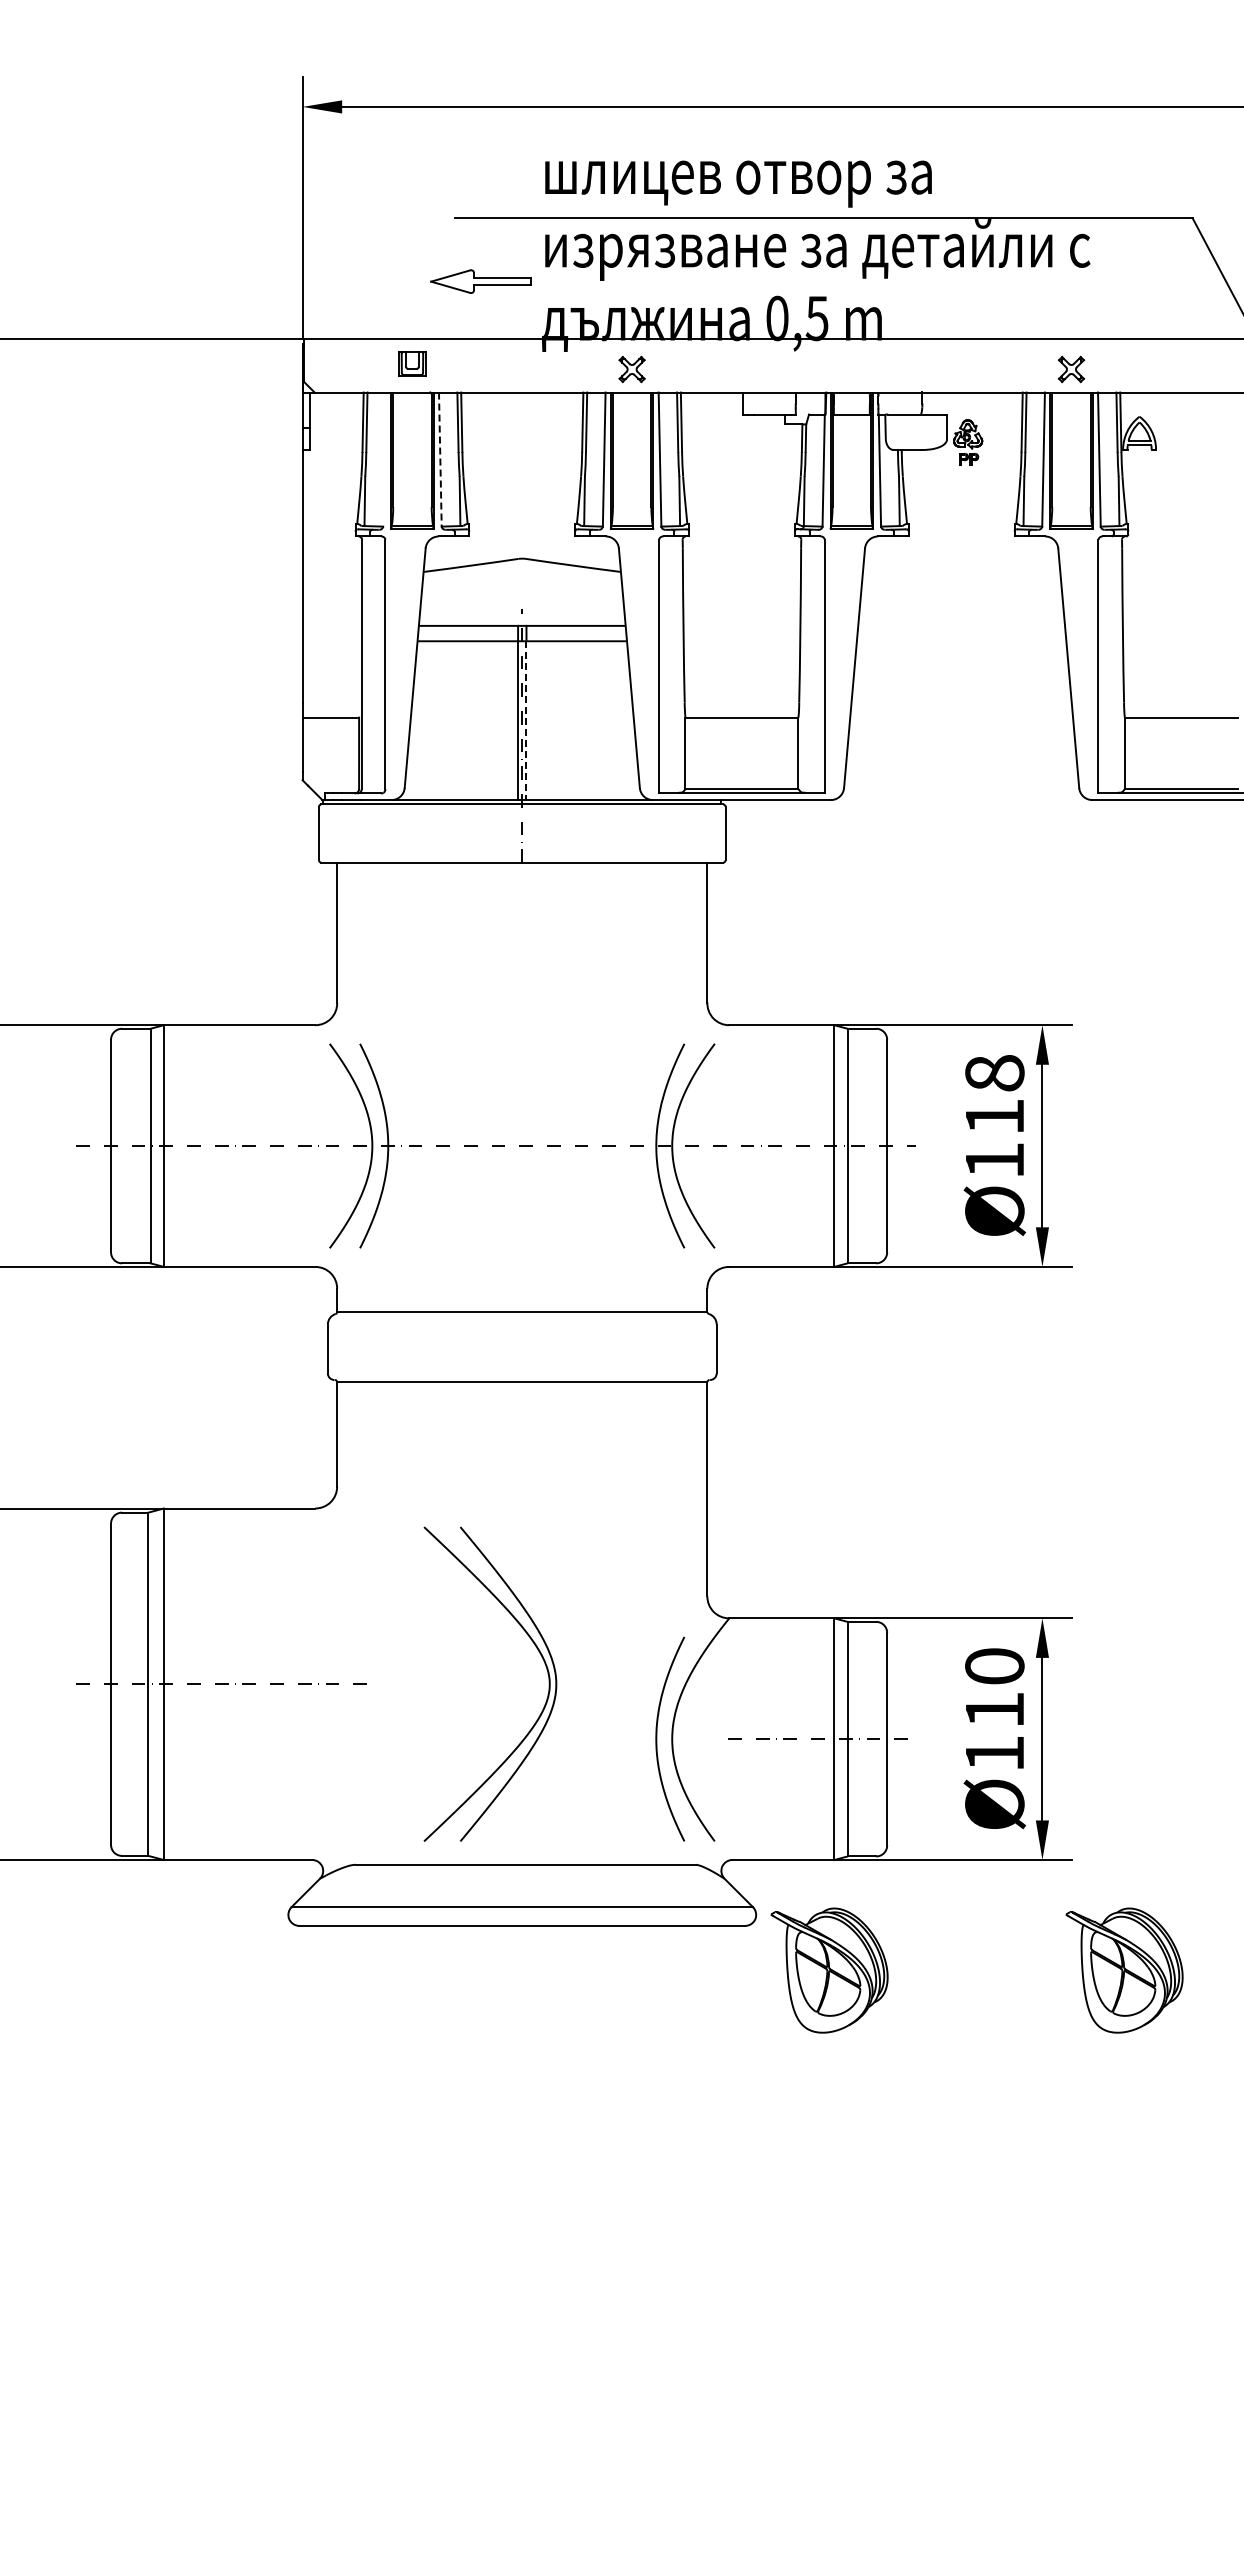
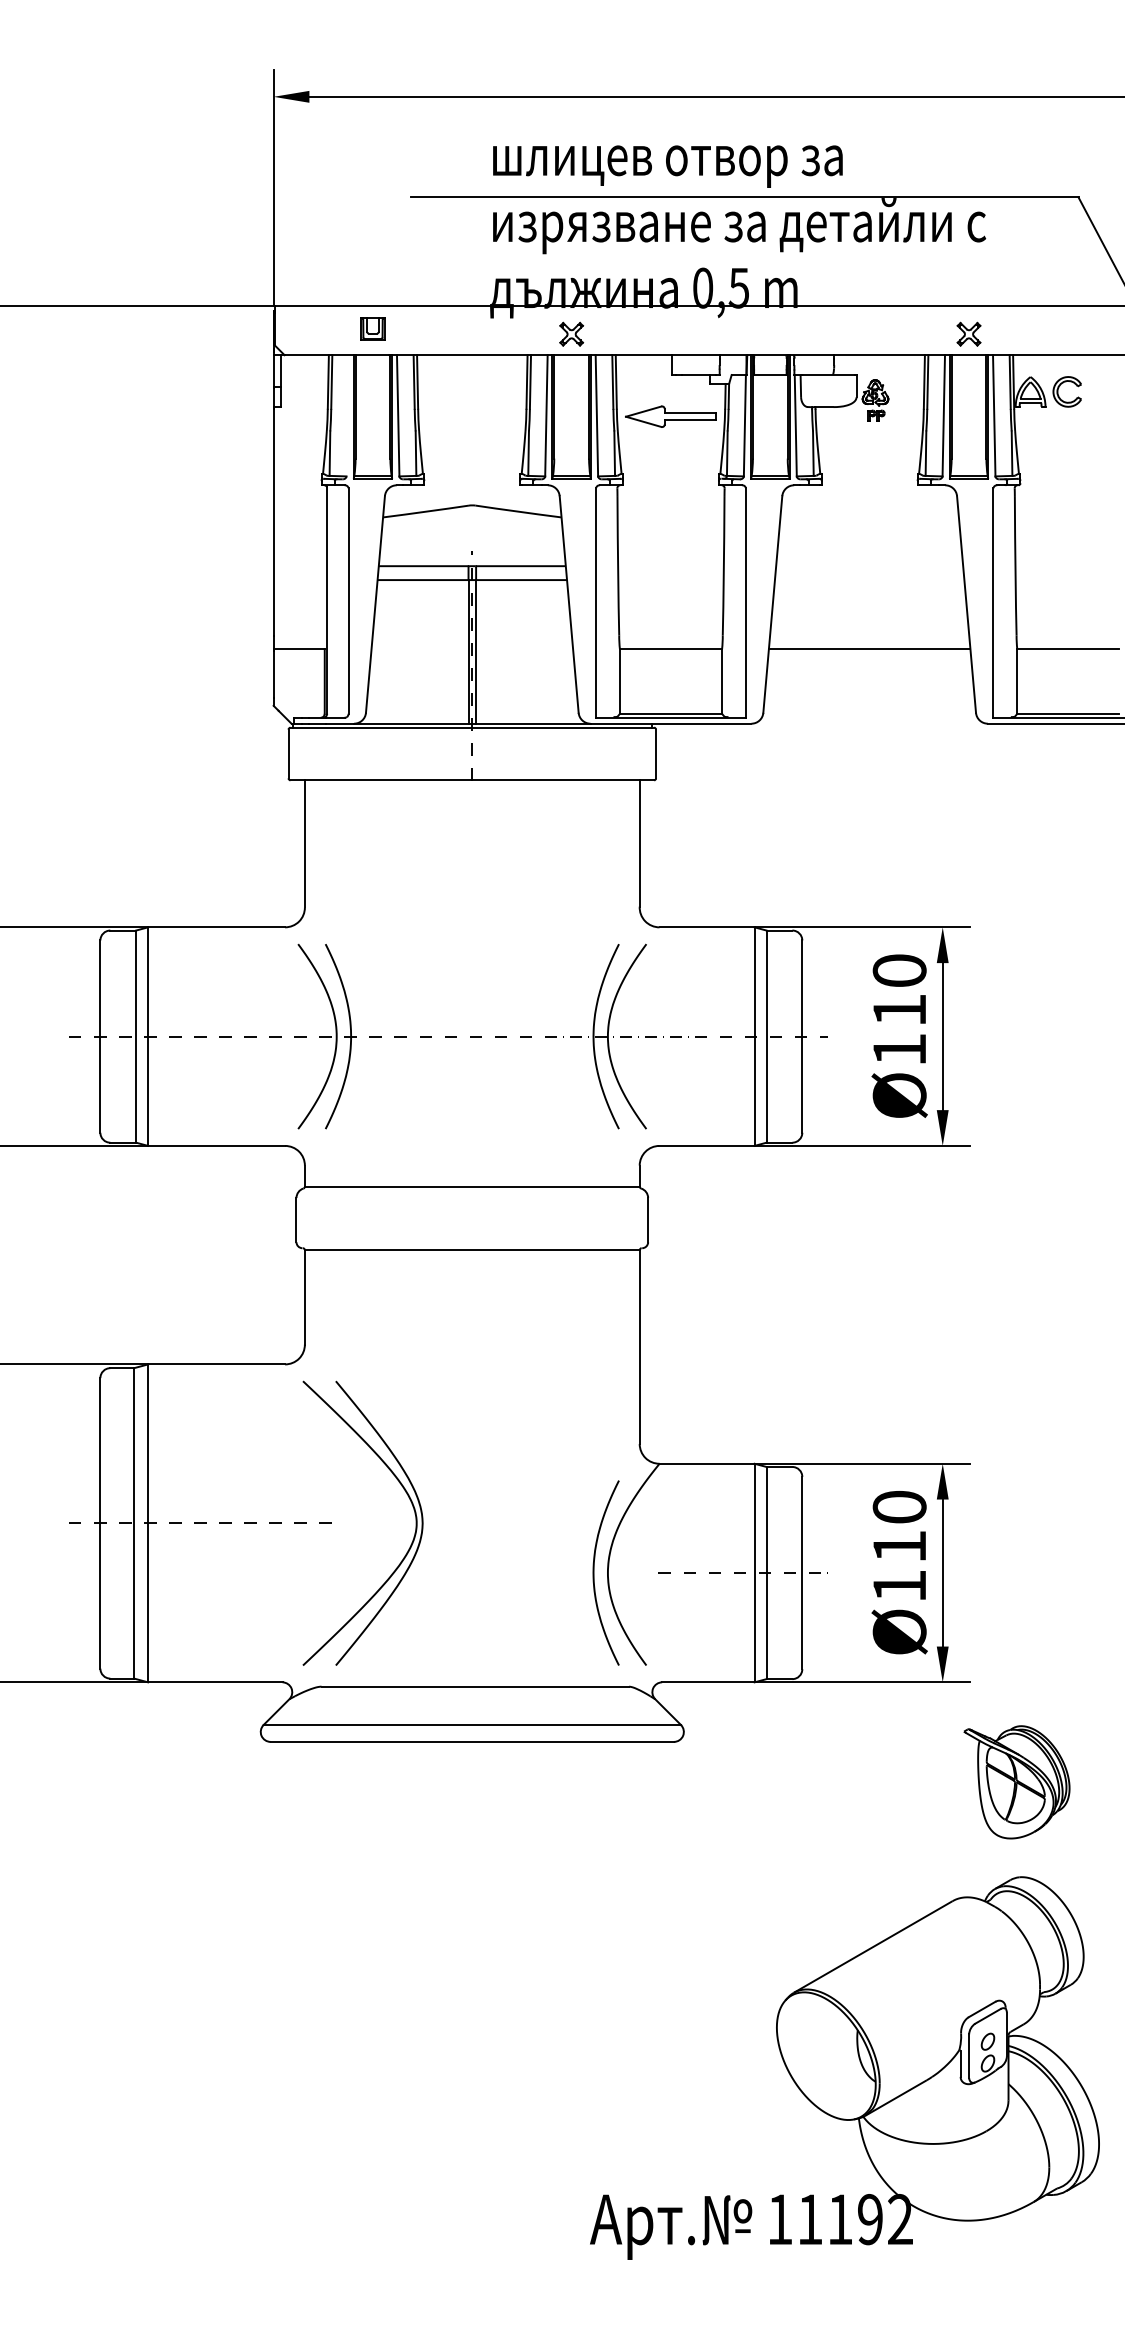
part: (480, 281) -> (670, 416), moved
part: (1176, 423) -> (1063, 383), added
line: (440, 460) -> (398, 416), dashed -> solid
line: (961, 717) -> (869, 649), added
line: (526, 721) -> (476, 652), dashed -> solid
text: (994, 1073) -> (899, 971), Ø118 -> Ø110
part: (541, 1657) -> (409, 1499), moved
part: (829, 1970) -> (750, 1782), removed
part: (934, 2286) -> (845, 2068), added

